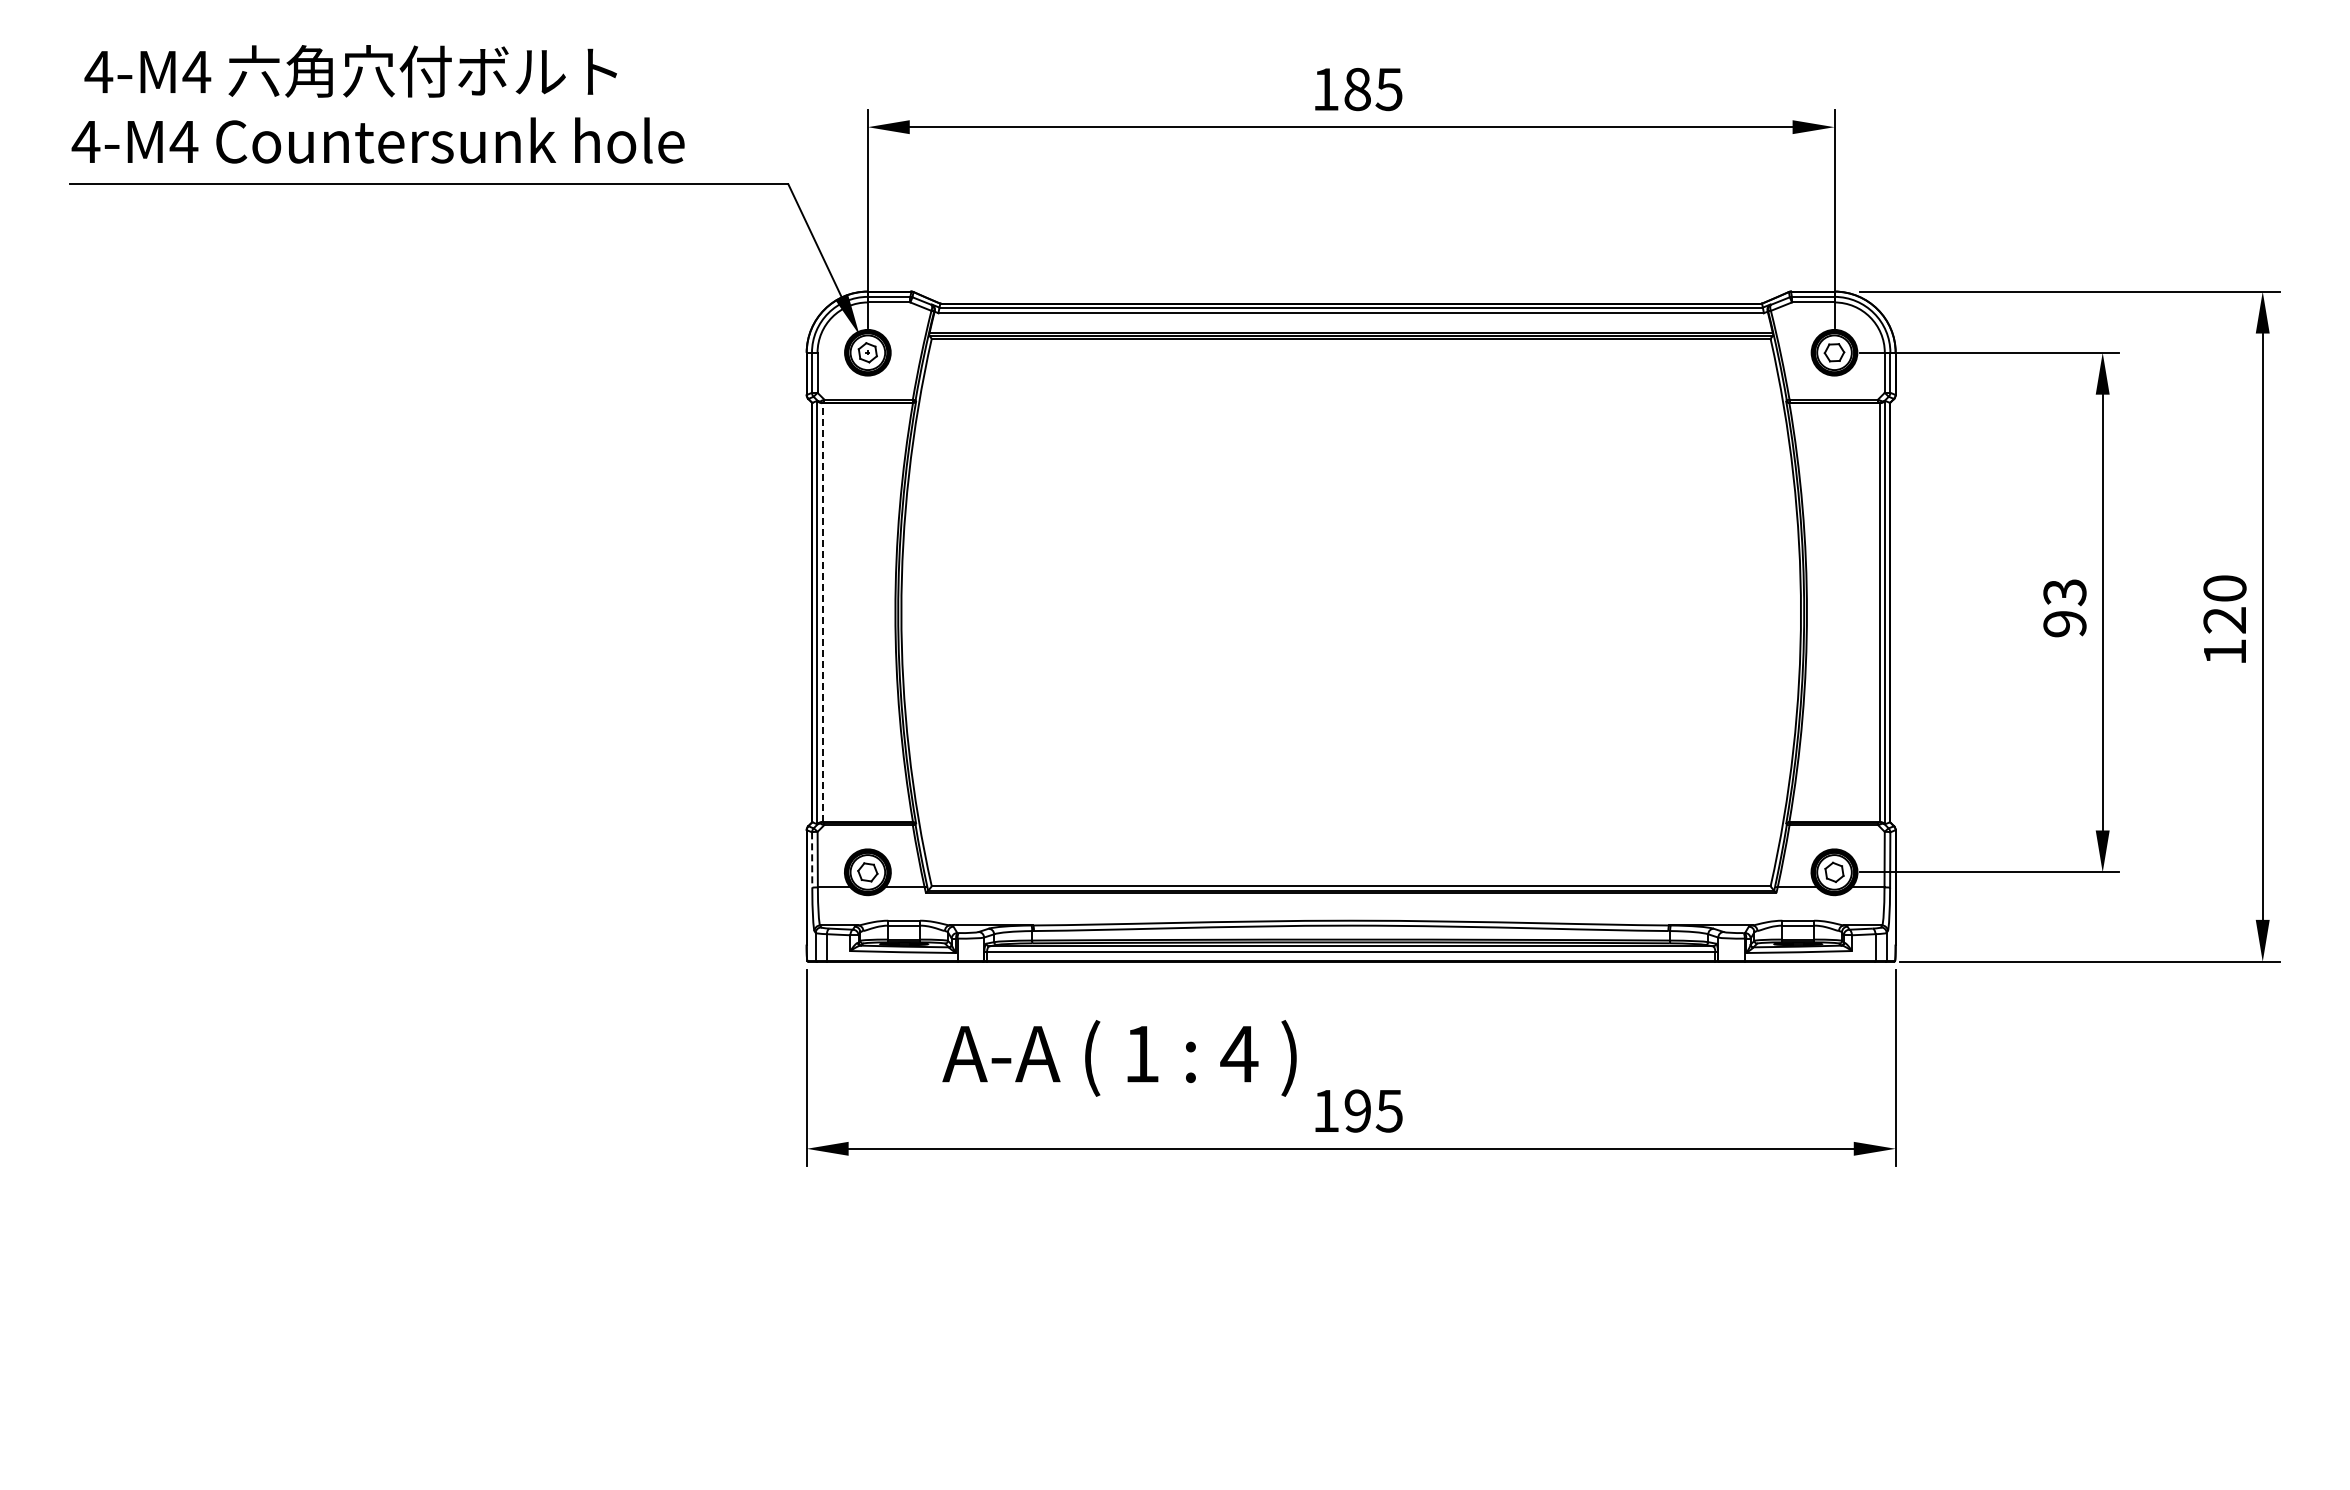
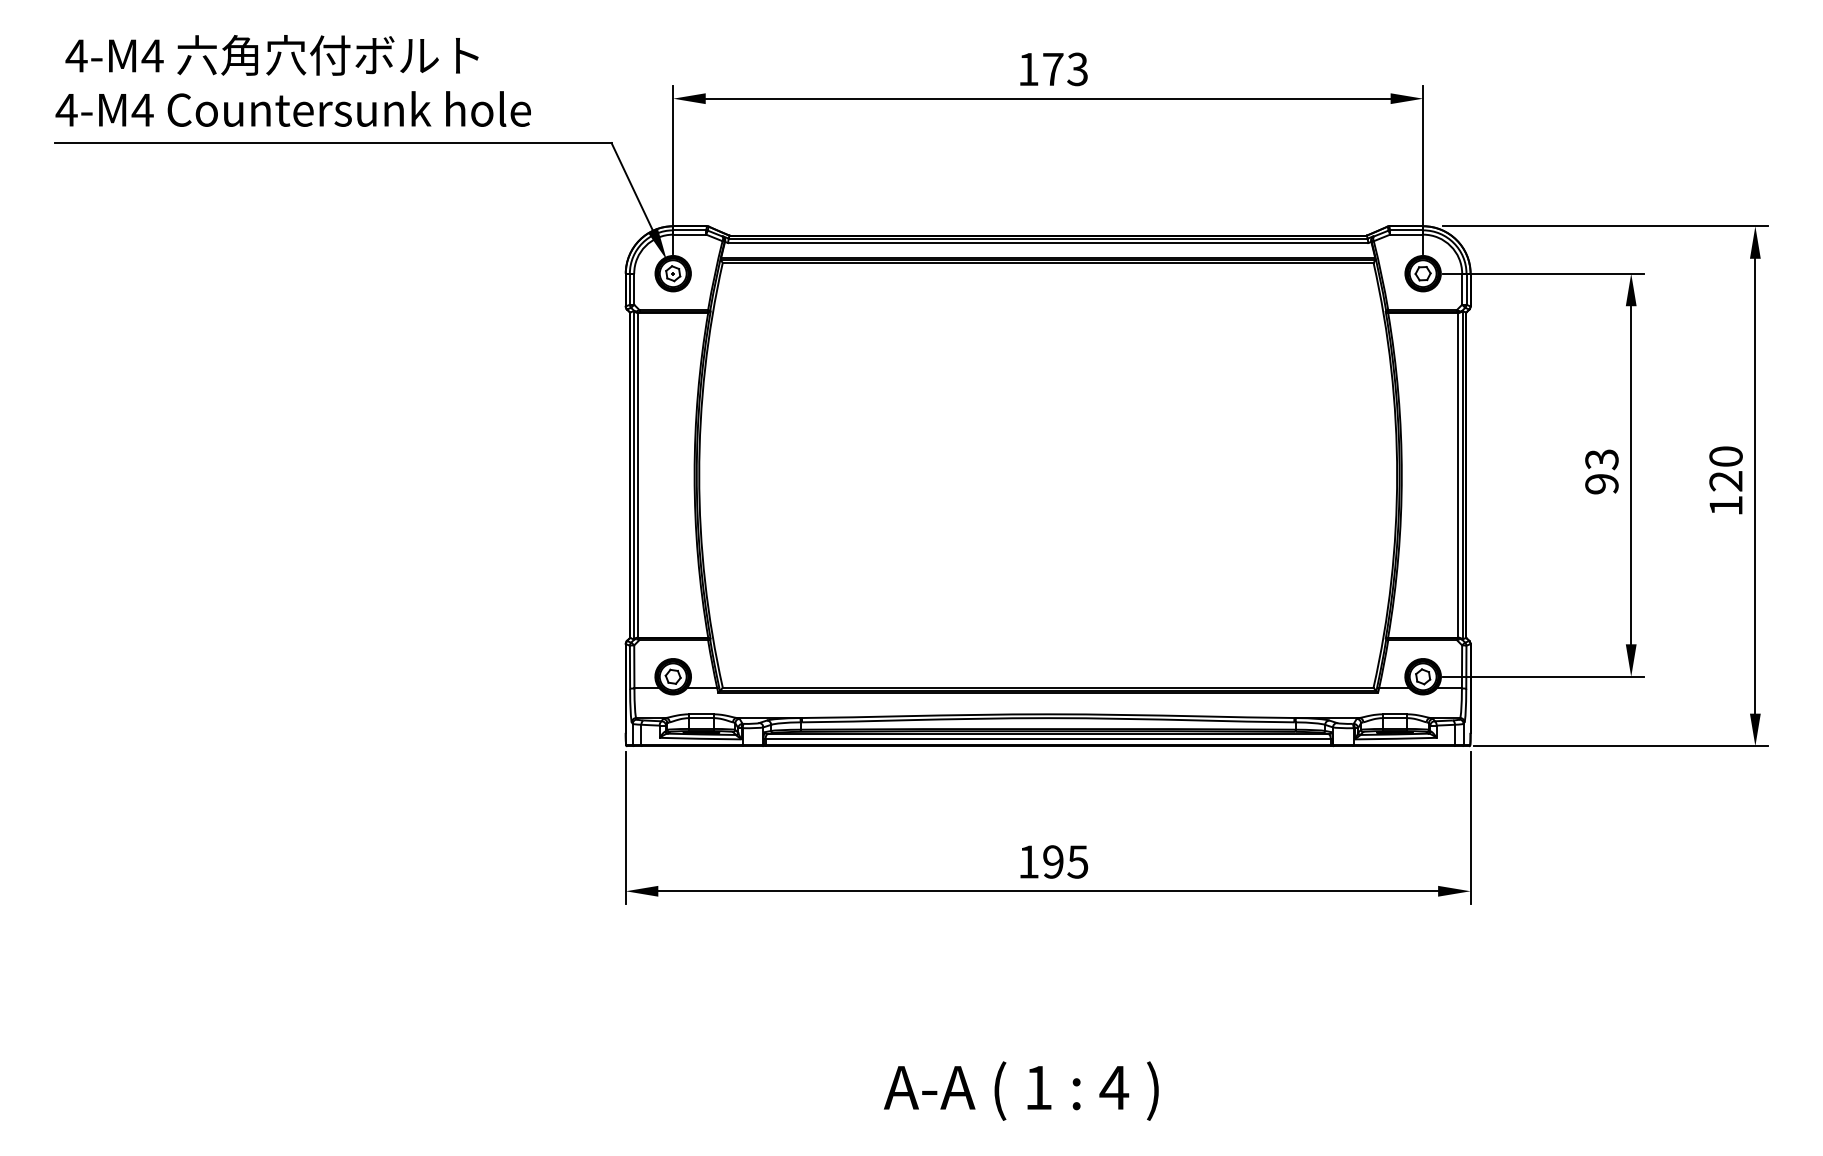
text: (1373, 89) -> (1065, 69), 185 -> 173
line: (822, 612) -> (638, 475), dashed -> solid
line: (812, 860) -> (630, 667), dashed -> solid
text: (1119, 1058) -> (1021, 1091), moved

